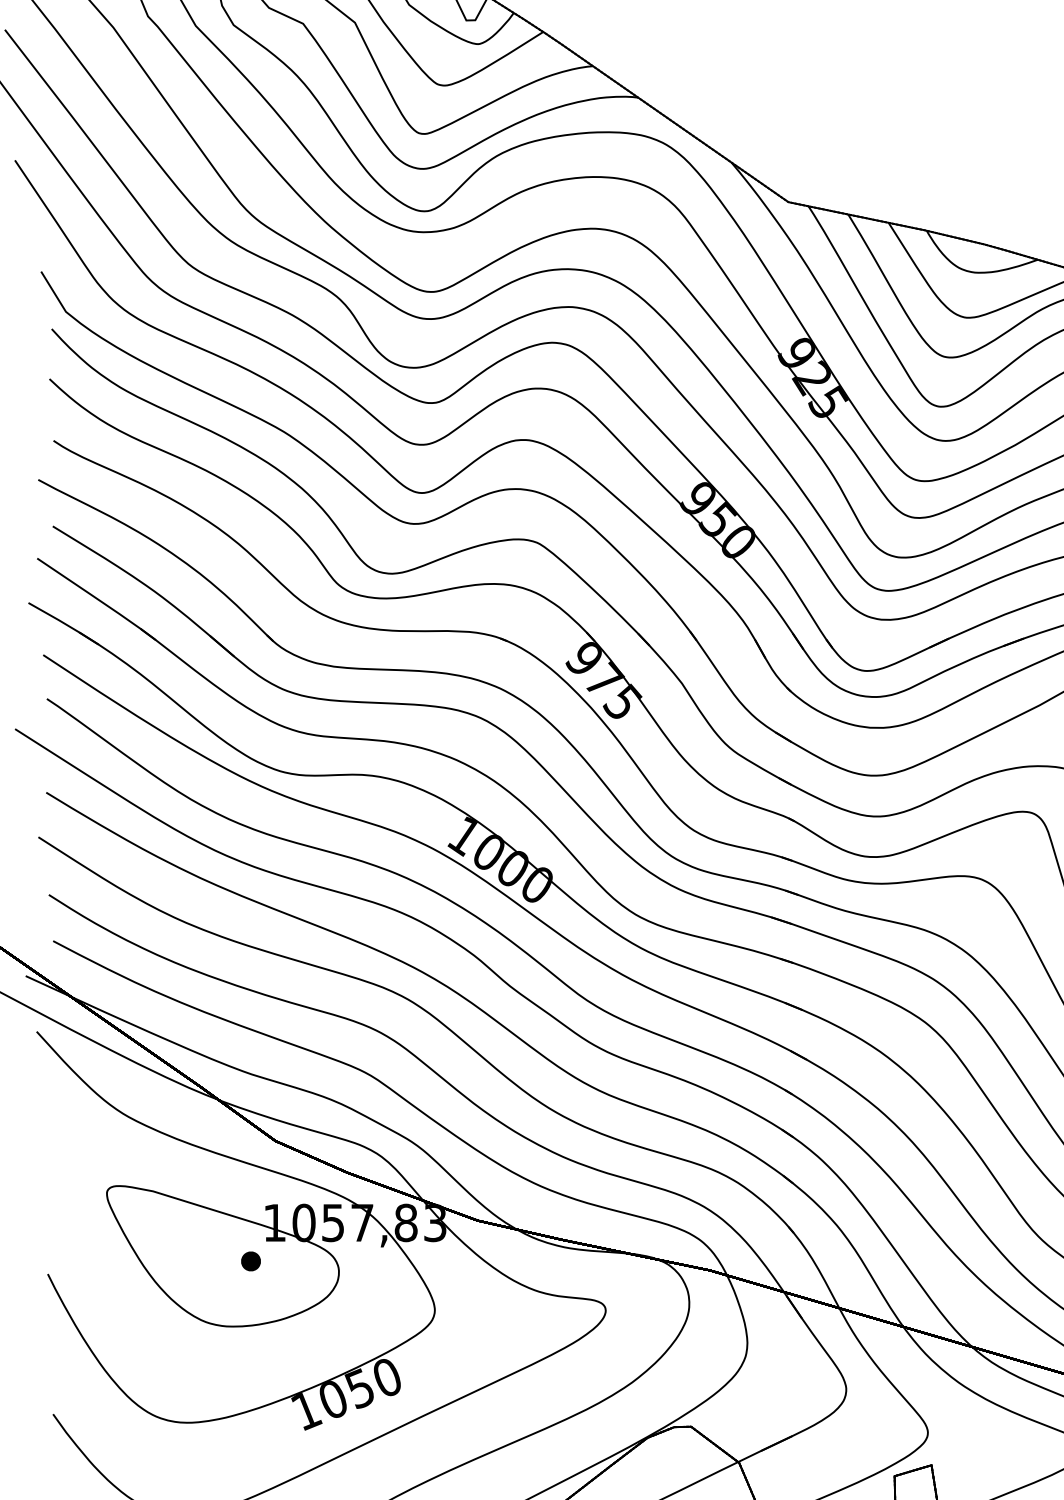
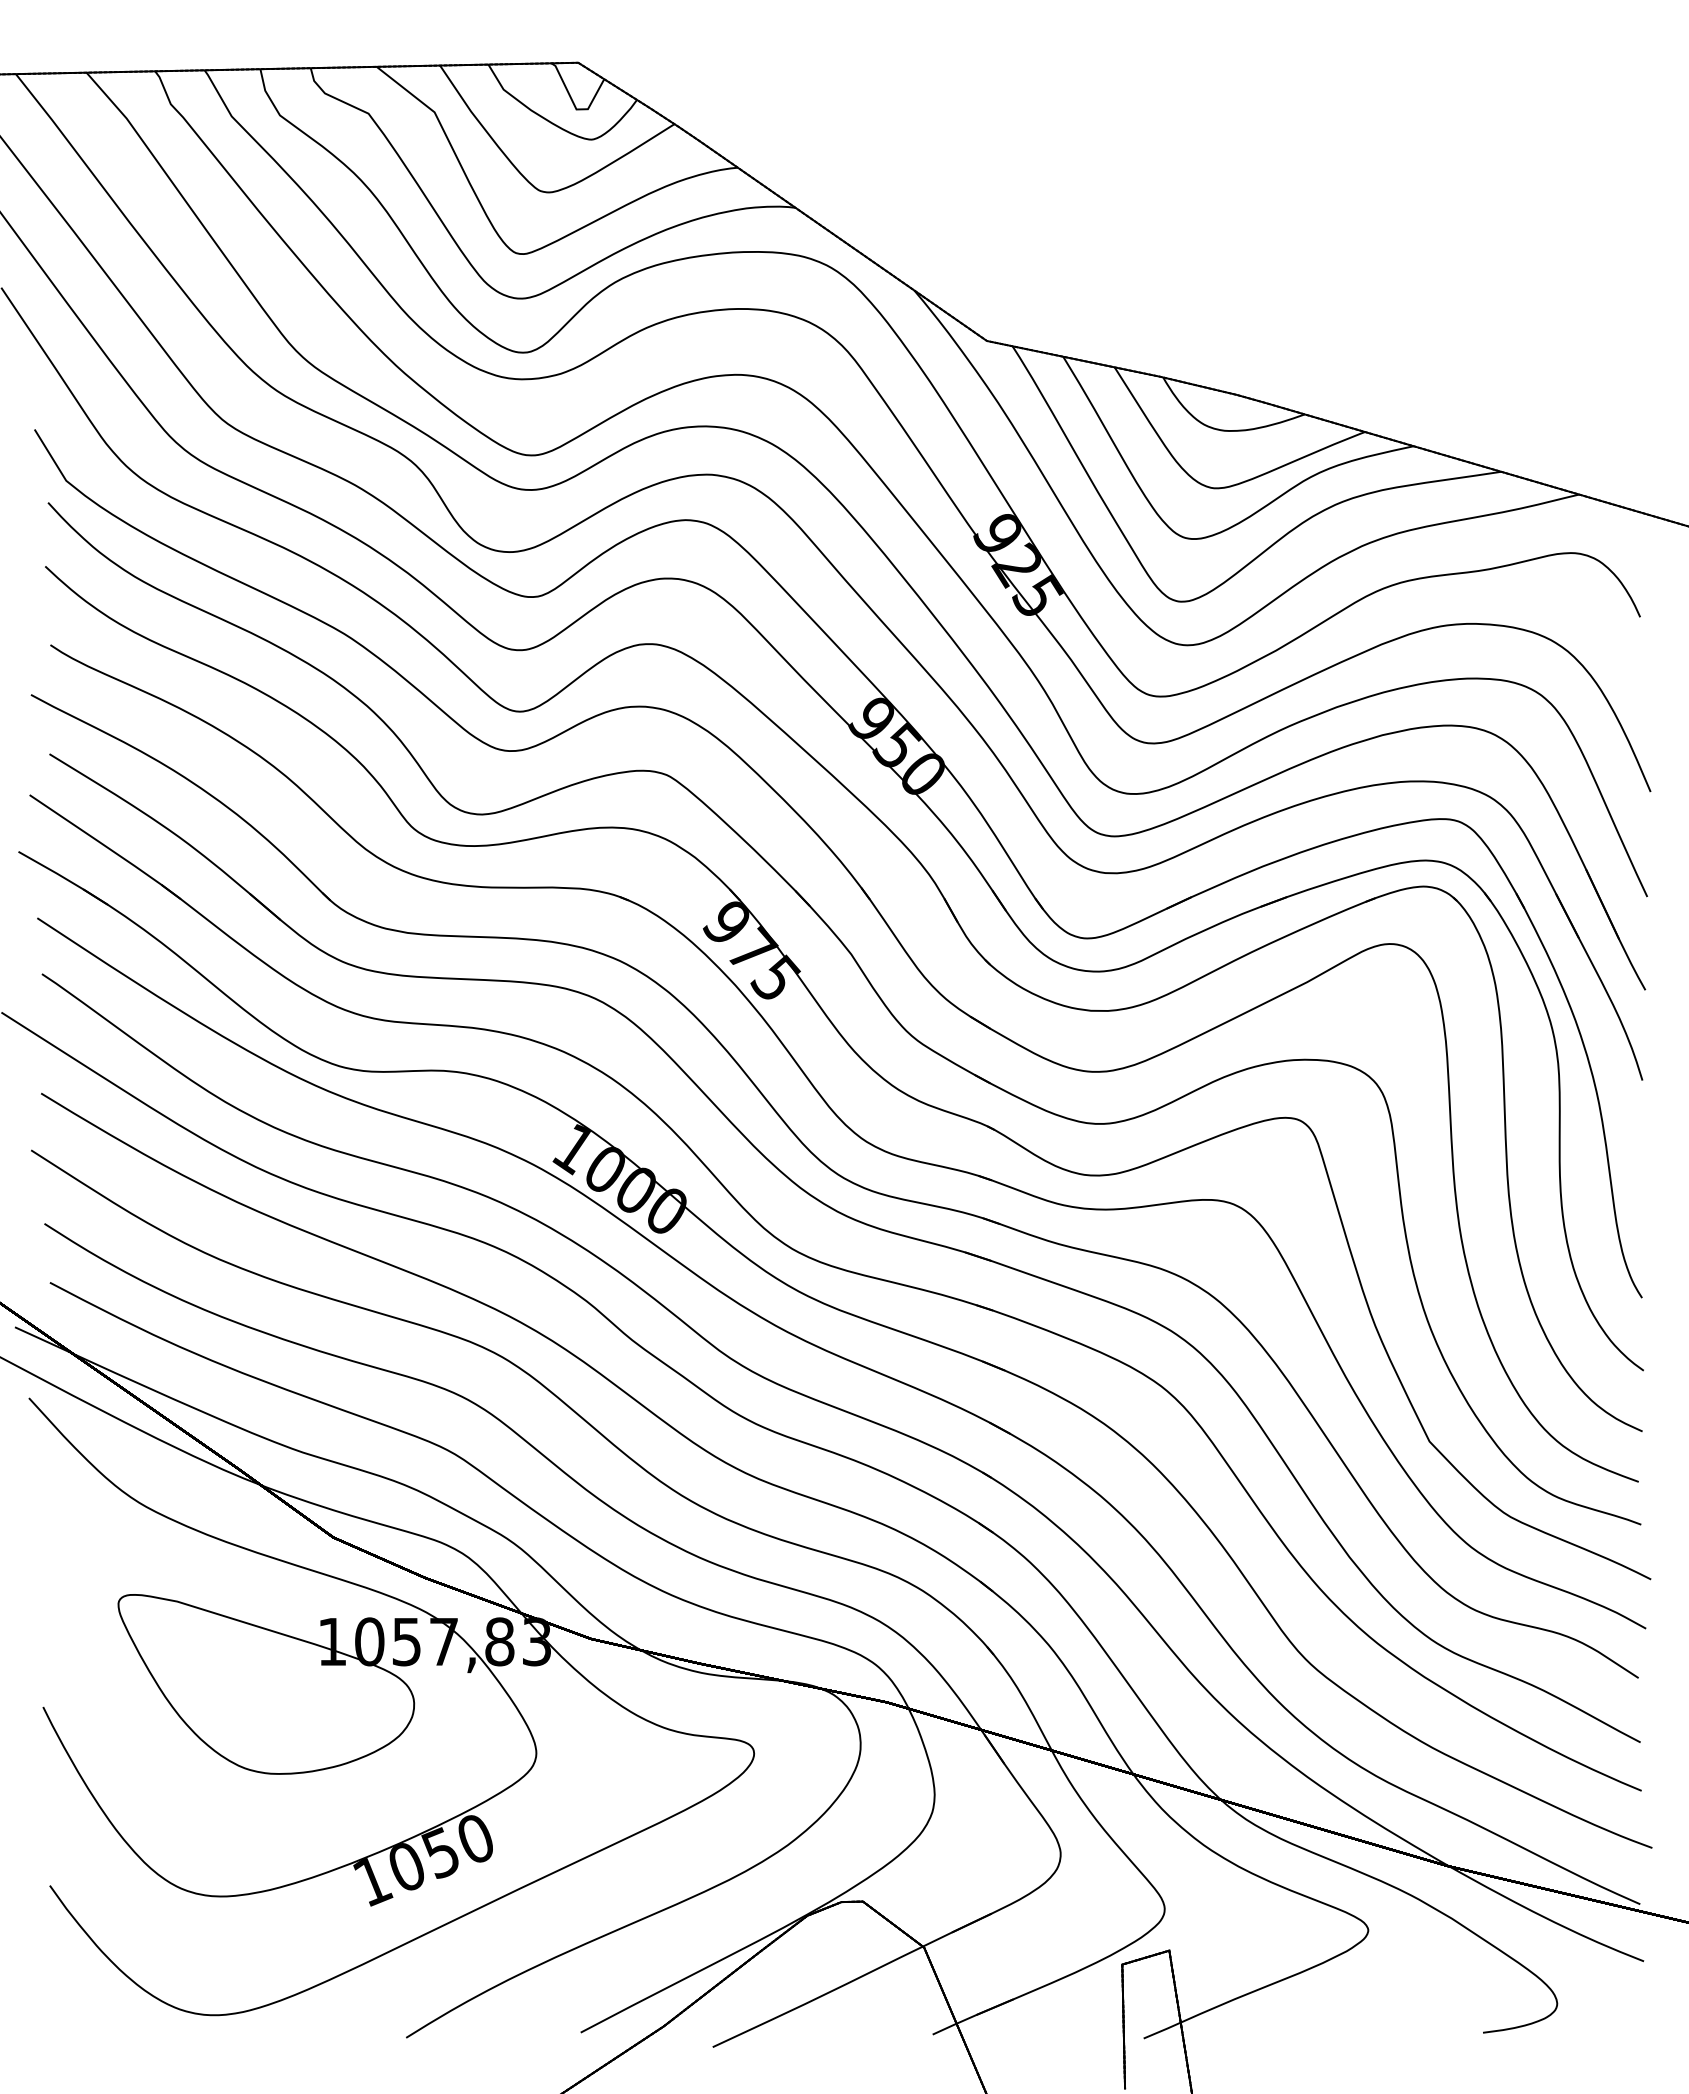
part: (250, 1261) -> (301, 1690), removed

